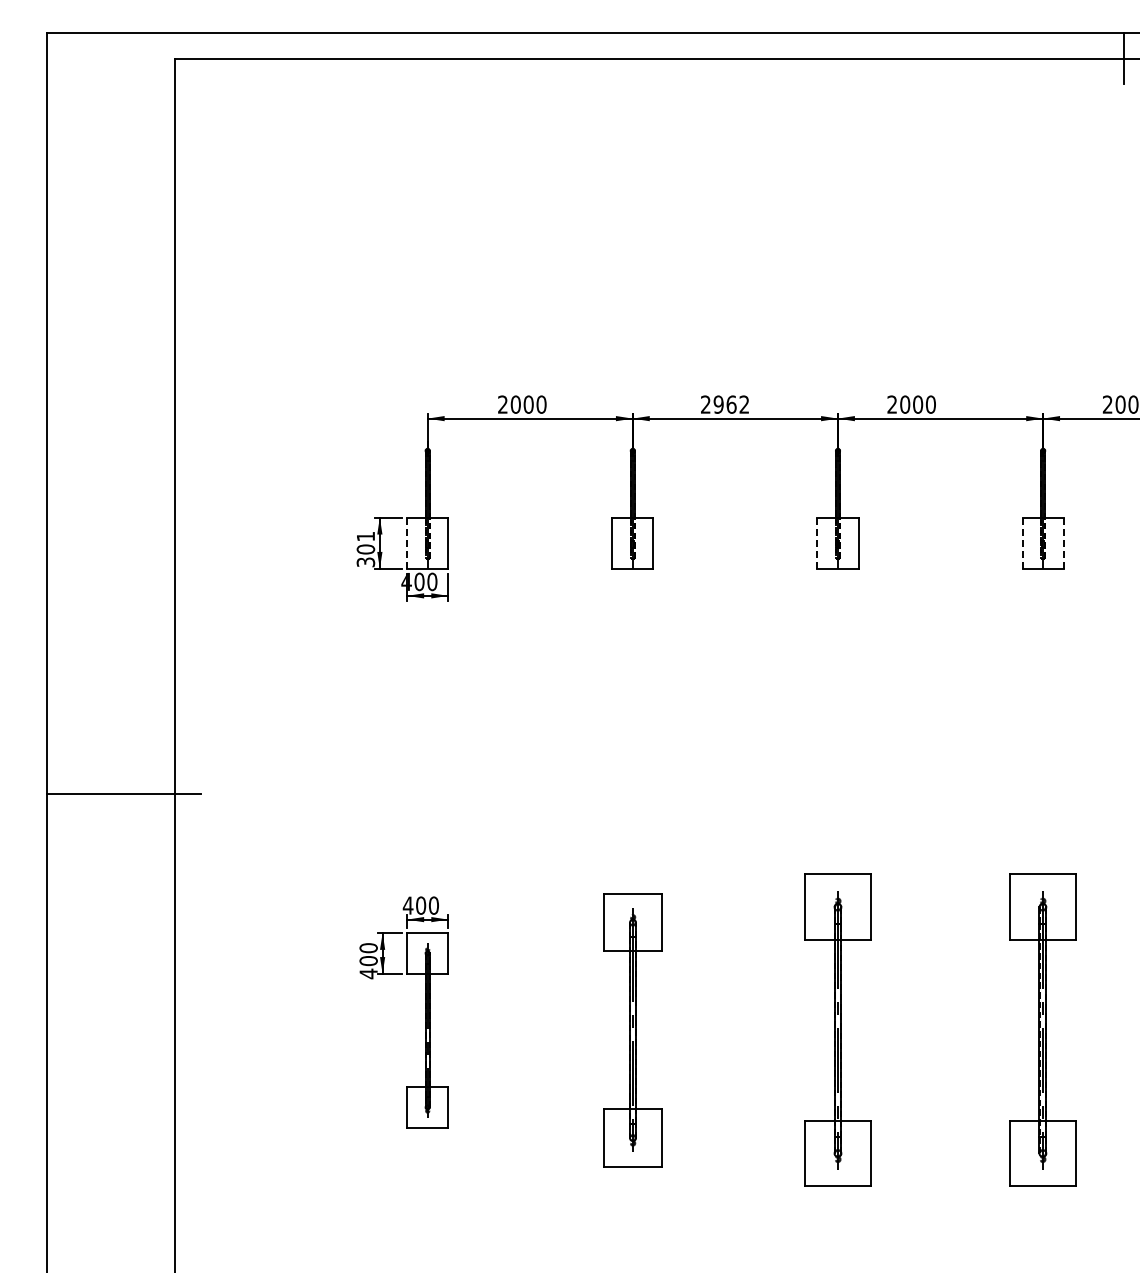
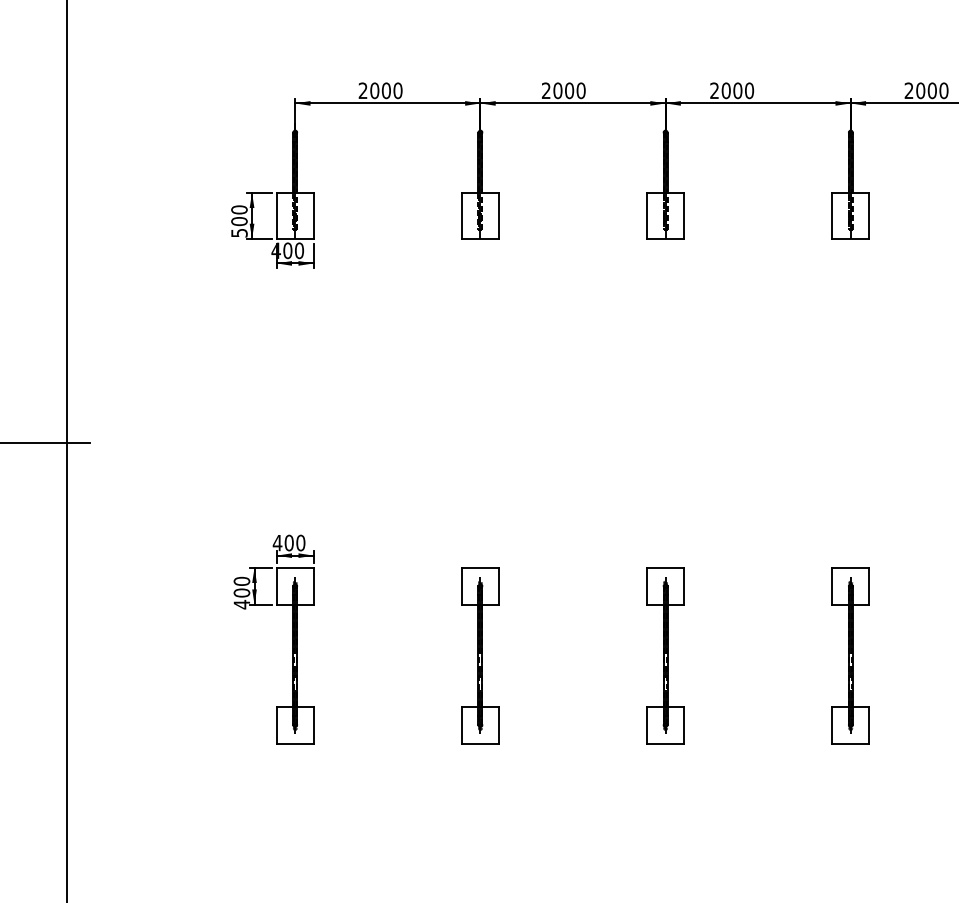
text: (731, 404) -> (569, 90), 2962 -> 2000
line: (407, 543) -> (276, 216), dashed -> solid
line: (817, 543) -> (647, 216), dashed -> solid
line: (1022, 543) -> (832, 216), dashed -> solid
line: (1063, 543) -> (869, 216), dashed -> solid
text: (365, 548) -> (239, 220), 301 -> 500
part: (632, 1030) -> (480, 655), size x0.71
part: (837, 1030) -> (665, 655), size x0.62
part: (1043, 1030) -> (851, 655), size x0.62

